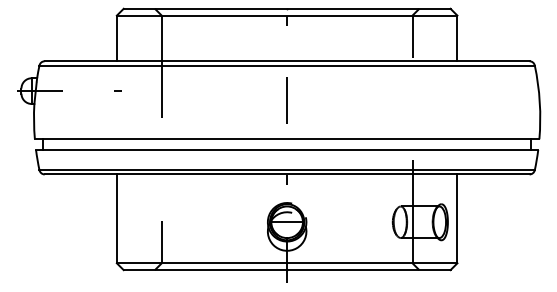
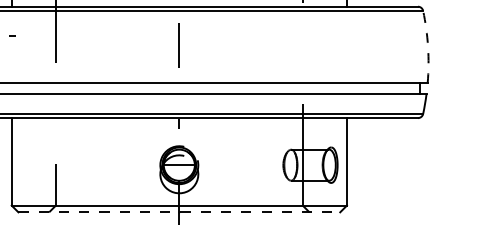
arc: (539, 102) -> (427, 47), solid -> dashed
line: (287, 270) -> (179, 212), solid -> dashed

